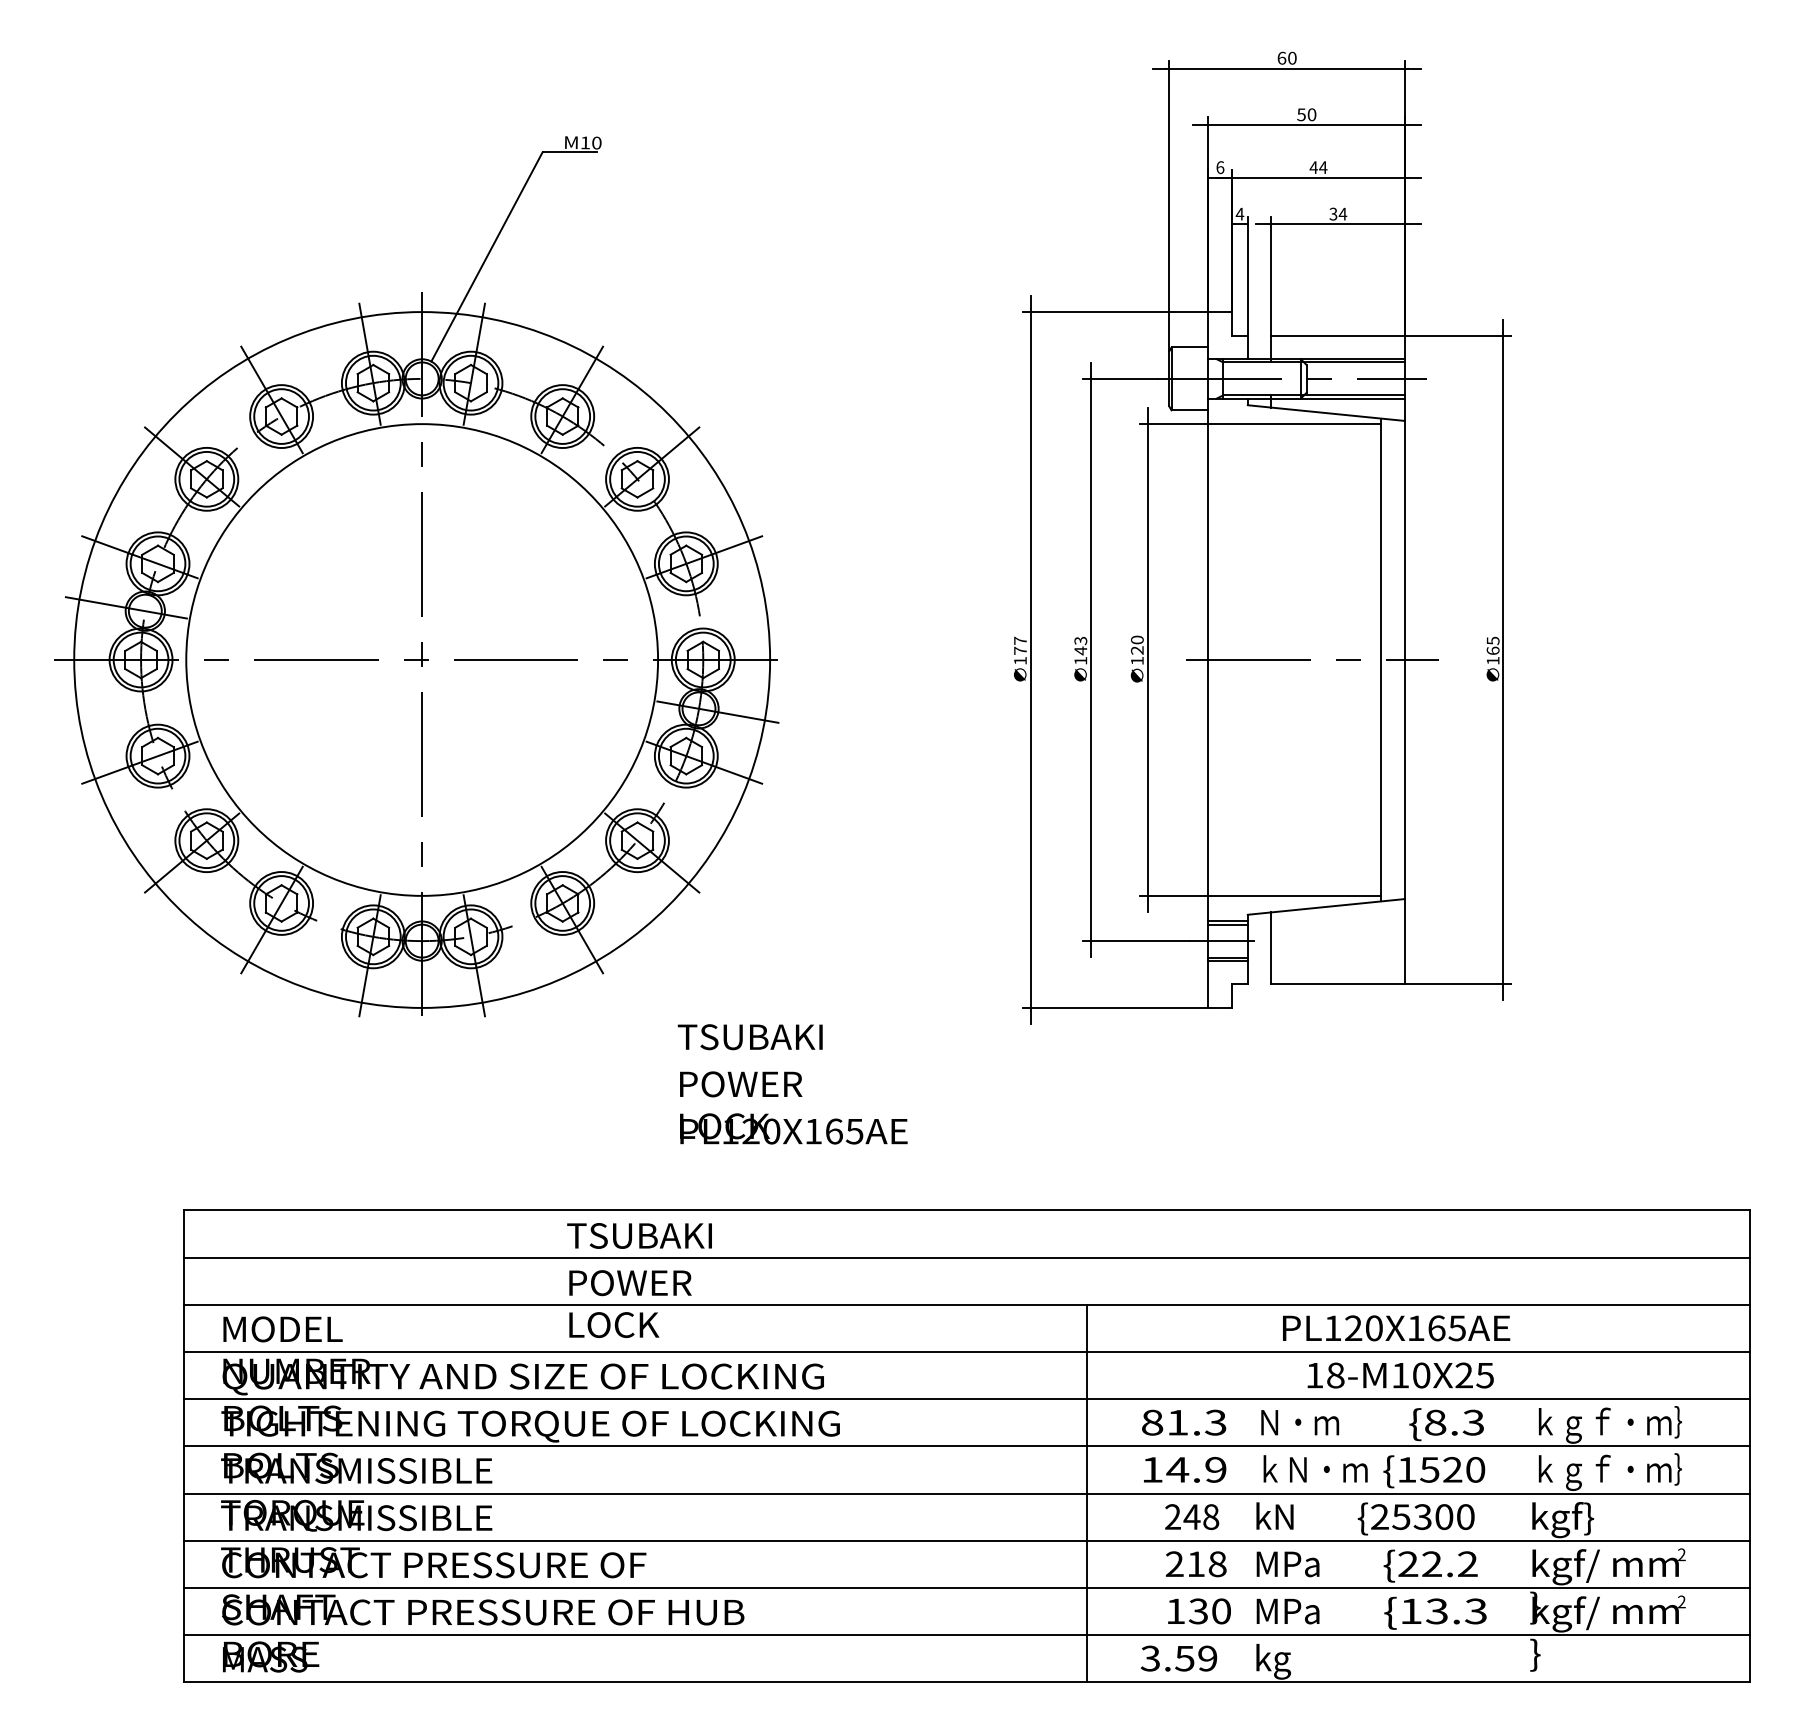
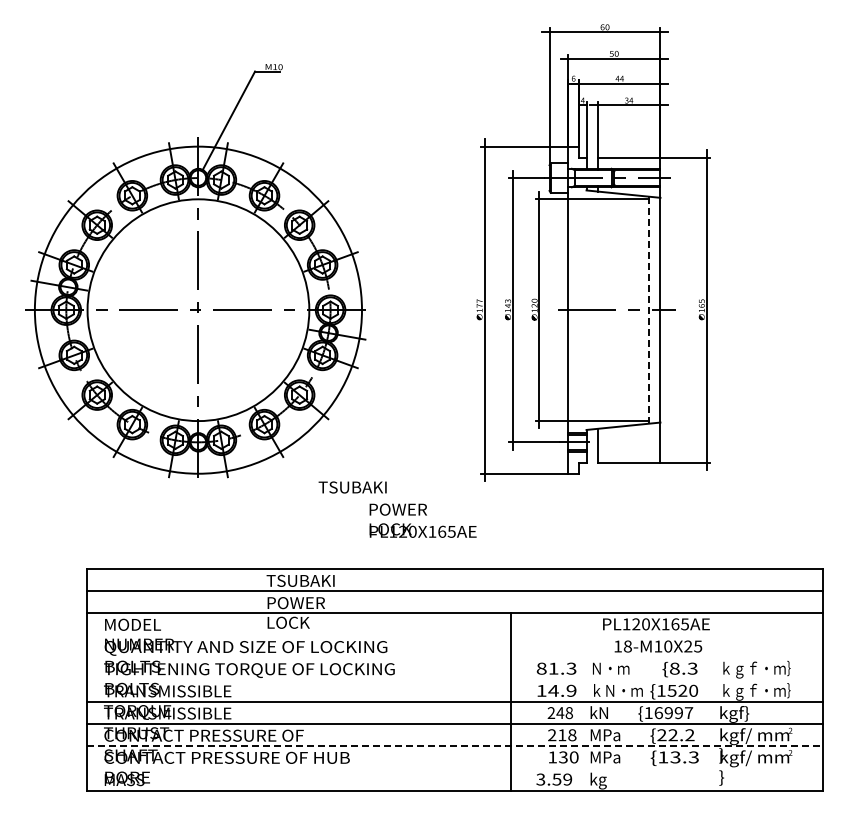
line: (1381, 660) -> (649, 310), solid -> dashed
text: (792, 1107) -> (422, 520), moved
line: (966, 1352) -> (454, 635), removed
line: (966, 1398) -> (454, 657), removed
line: (966, 1445) -> (454, 679), removed
text: (1422, 1517) -> (668, 713), 25300 -> 16997
line: (966, 1588) -> (454, 746), solid -> dashed
line: (966, 1634) -> (454, 768), removed

